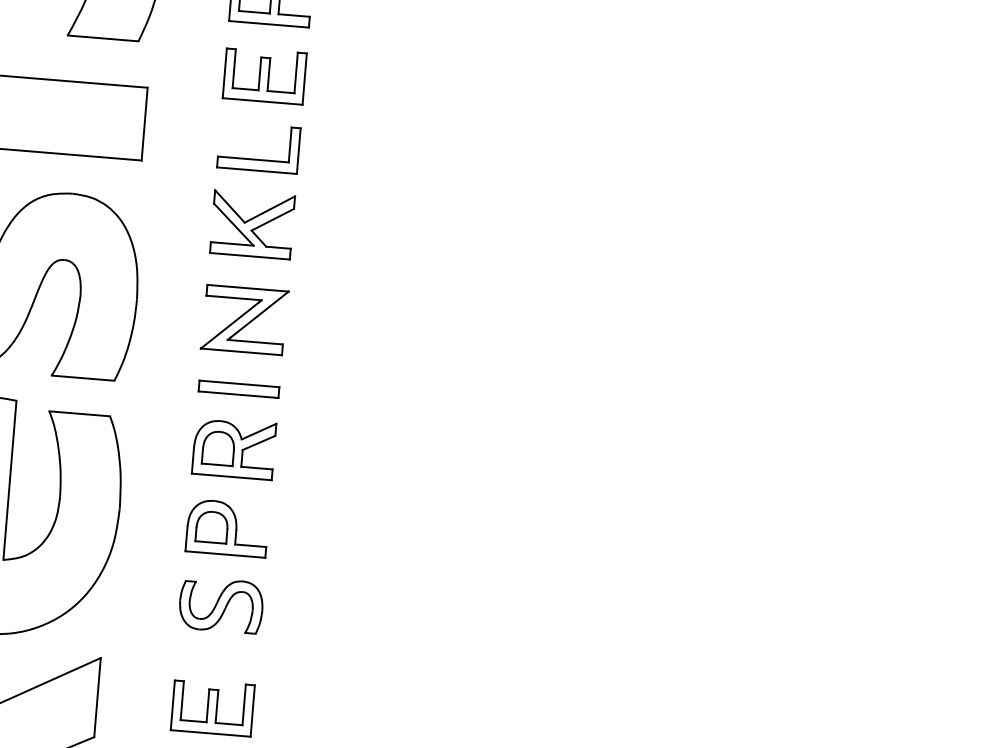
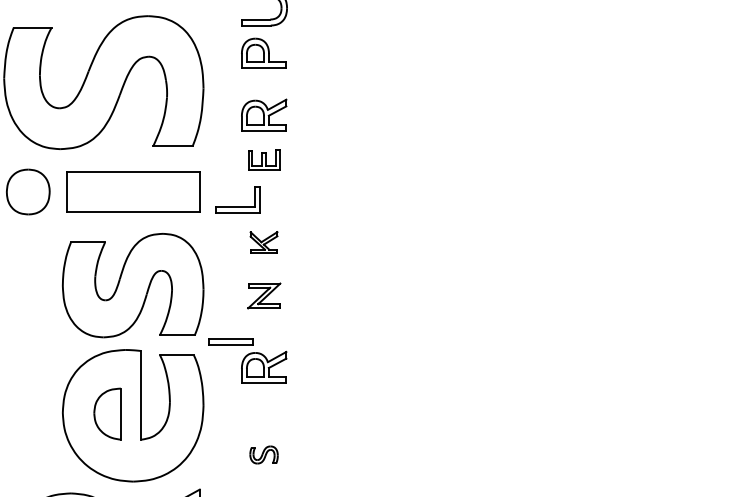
part: (263, 75) -> (263, 159), size x0.7
part: (256, 159) -> (237, 206), moved
part: (251, 224) -> (263, 242), size x0.6
part: (245, 319) -> (264, 295), size x0.7
part: (237, 389) -> (230, 341), moved
part: (226, 527) -> (263, 411), removed
part: (220, 604) -> (263, 454), size x0.6

